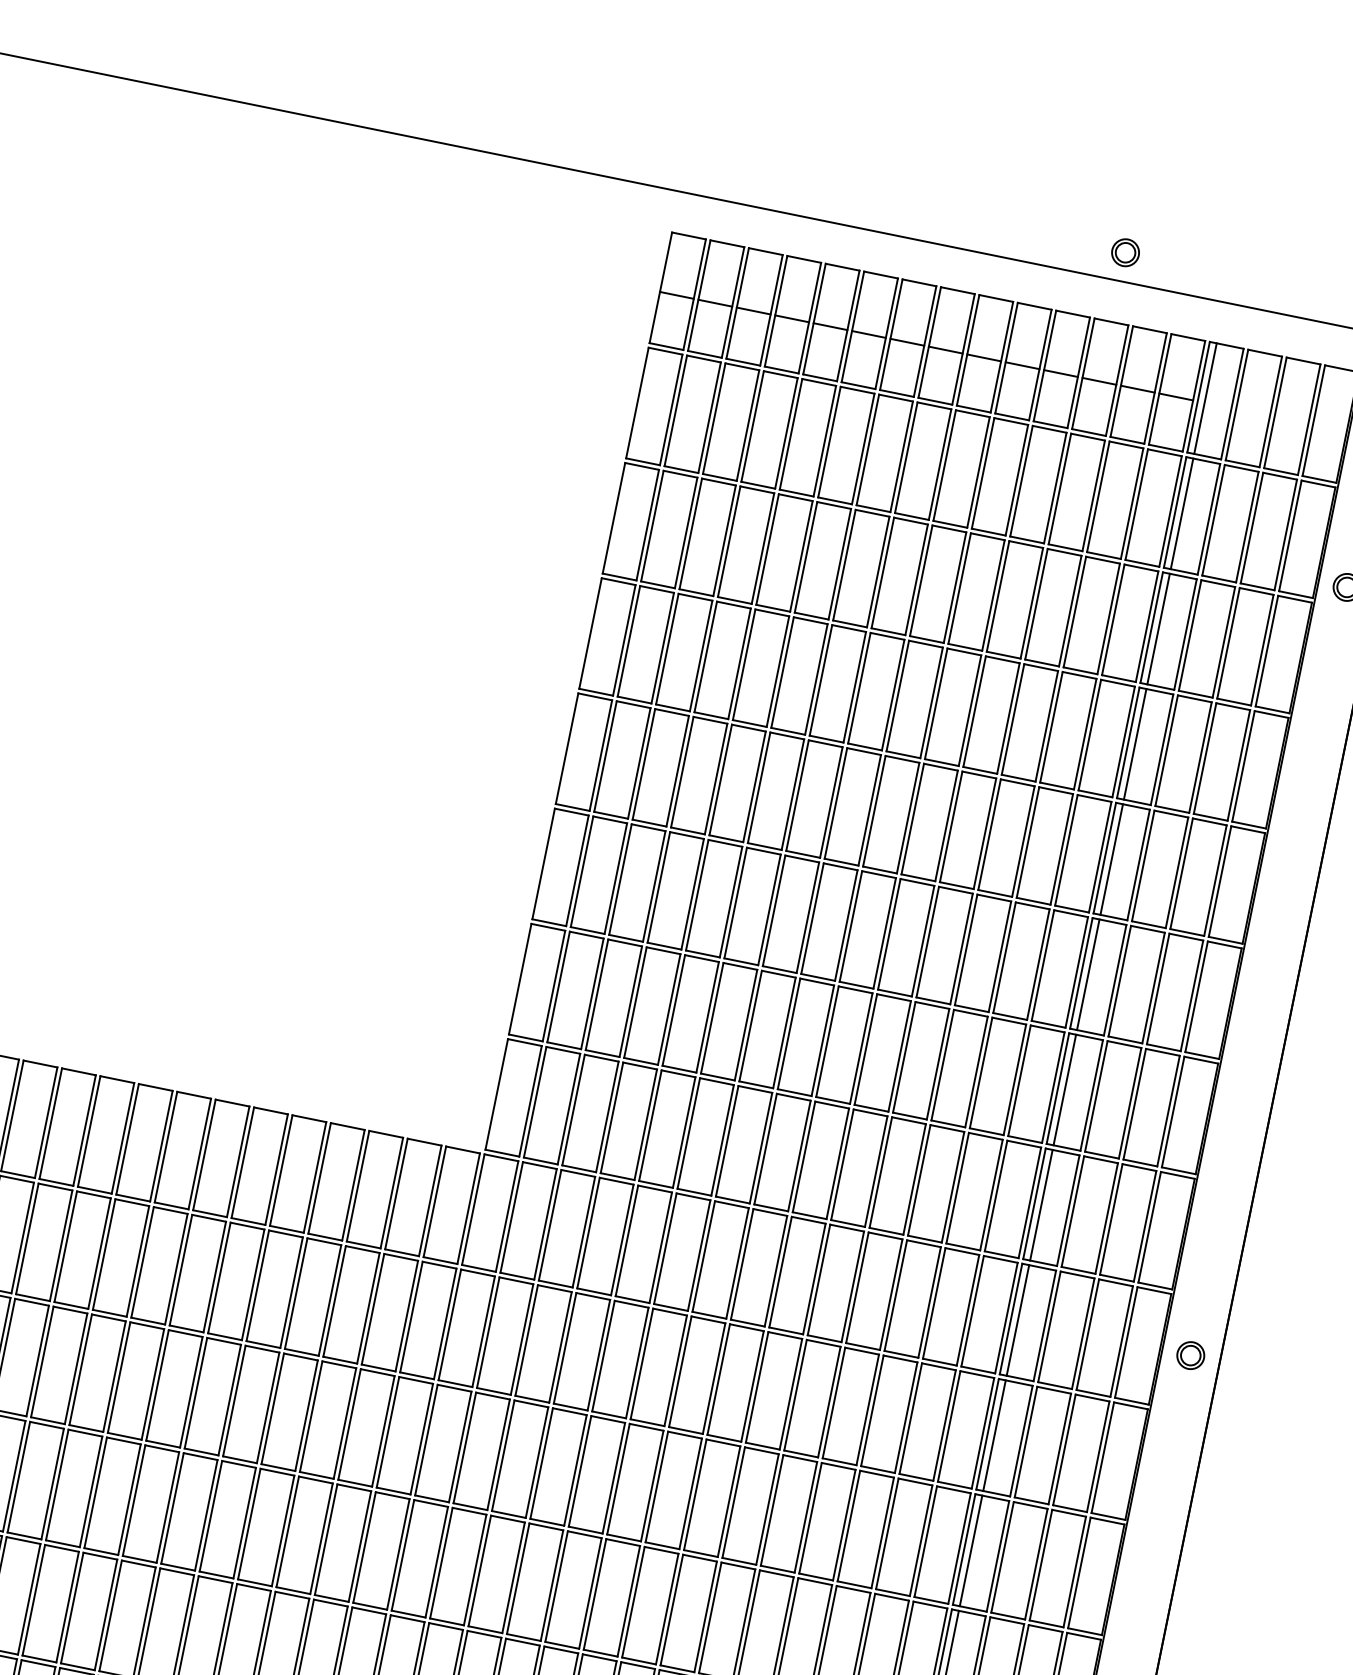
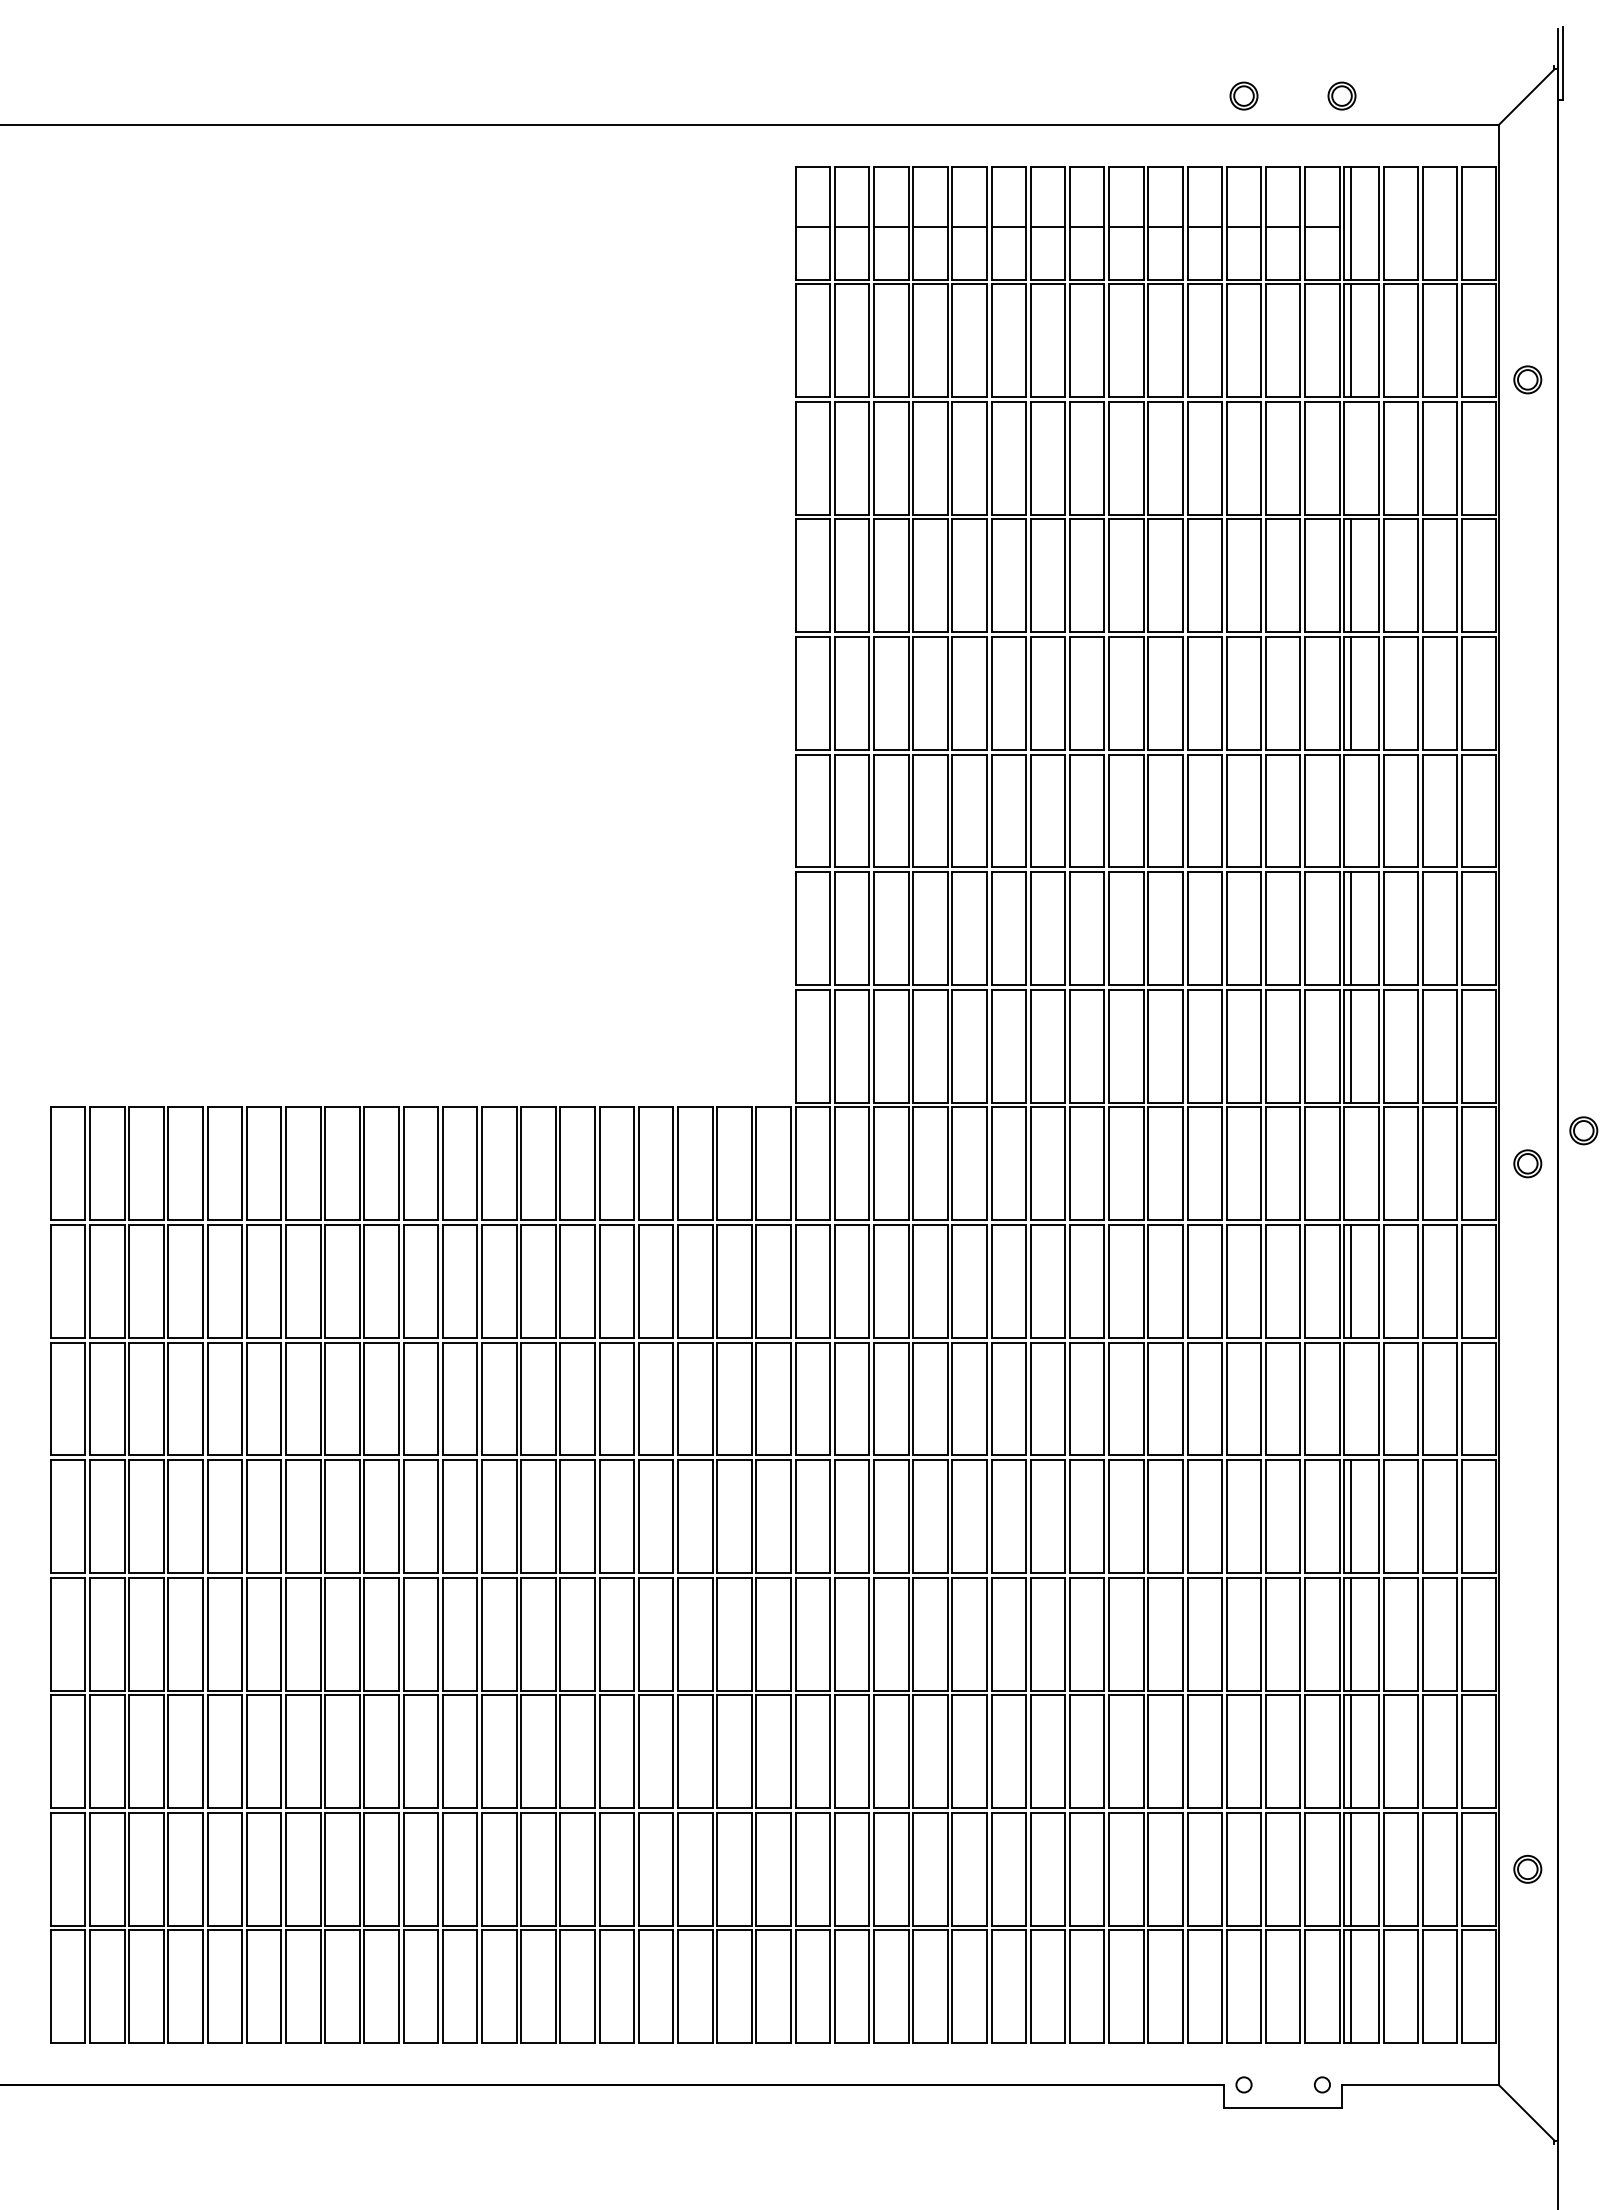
part: (1221, 271) -> (1341, 95), added
line: (1158, 628) -> (1351, 457), removed
line: (1088, 974) -> (1351, 810), removed
line: (1018, 1320) -> (1351, 1163), removed
part: (1252, 1334) -> (1583, 1130), added
line: (971, 1550) -> (1351, 1398), removed

